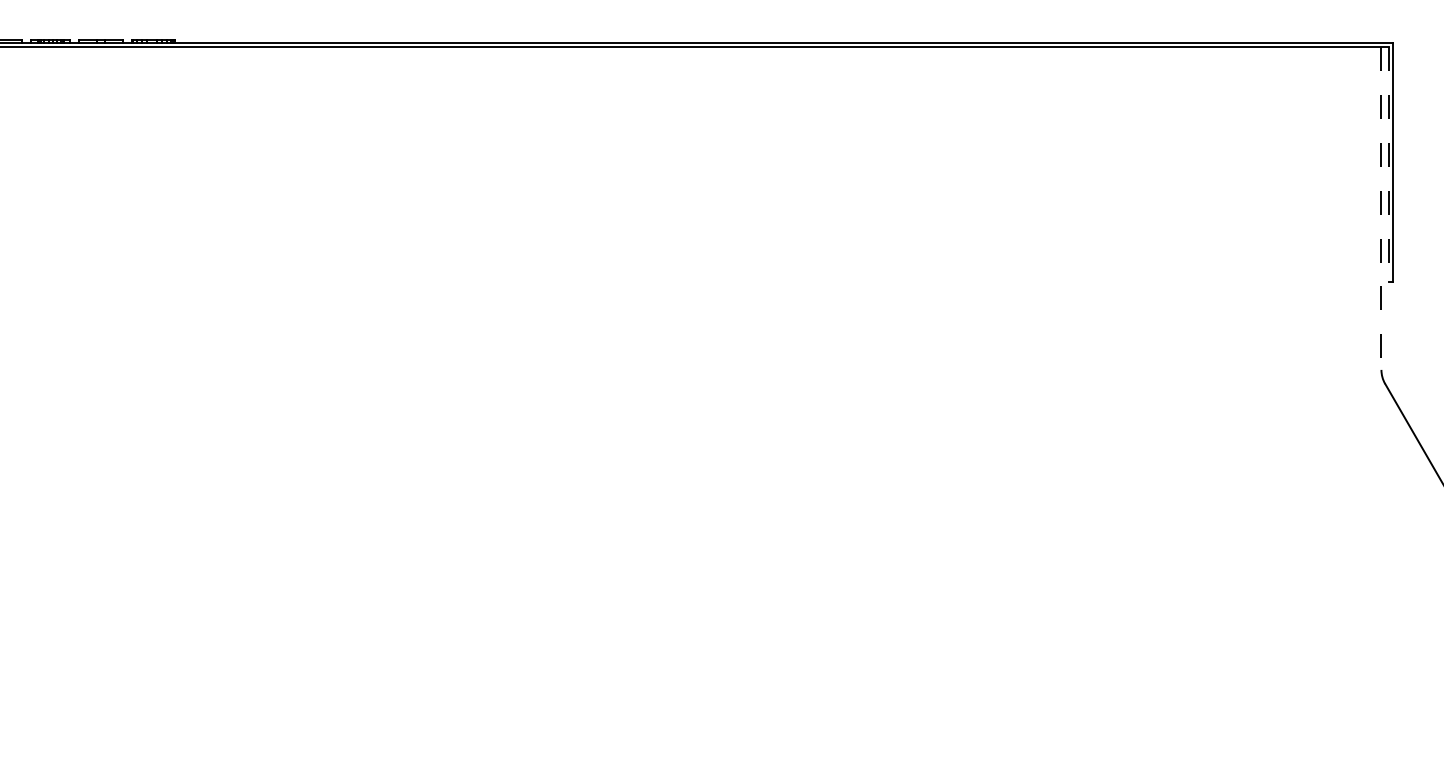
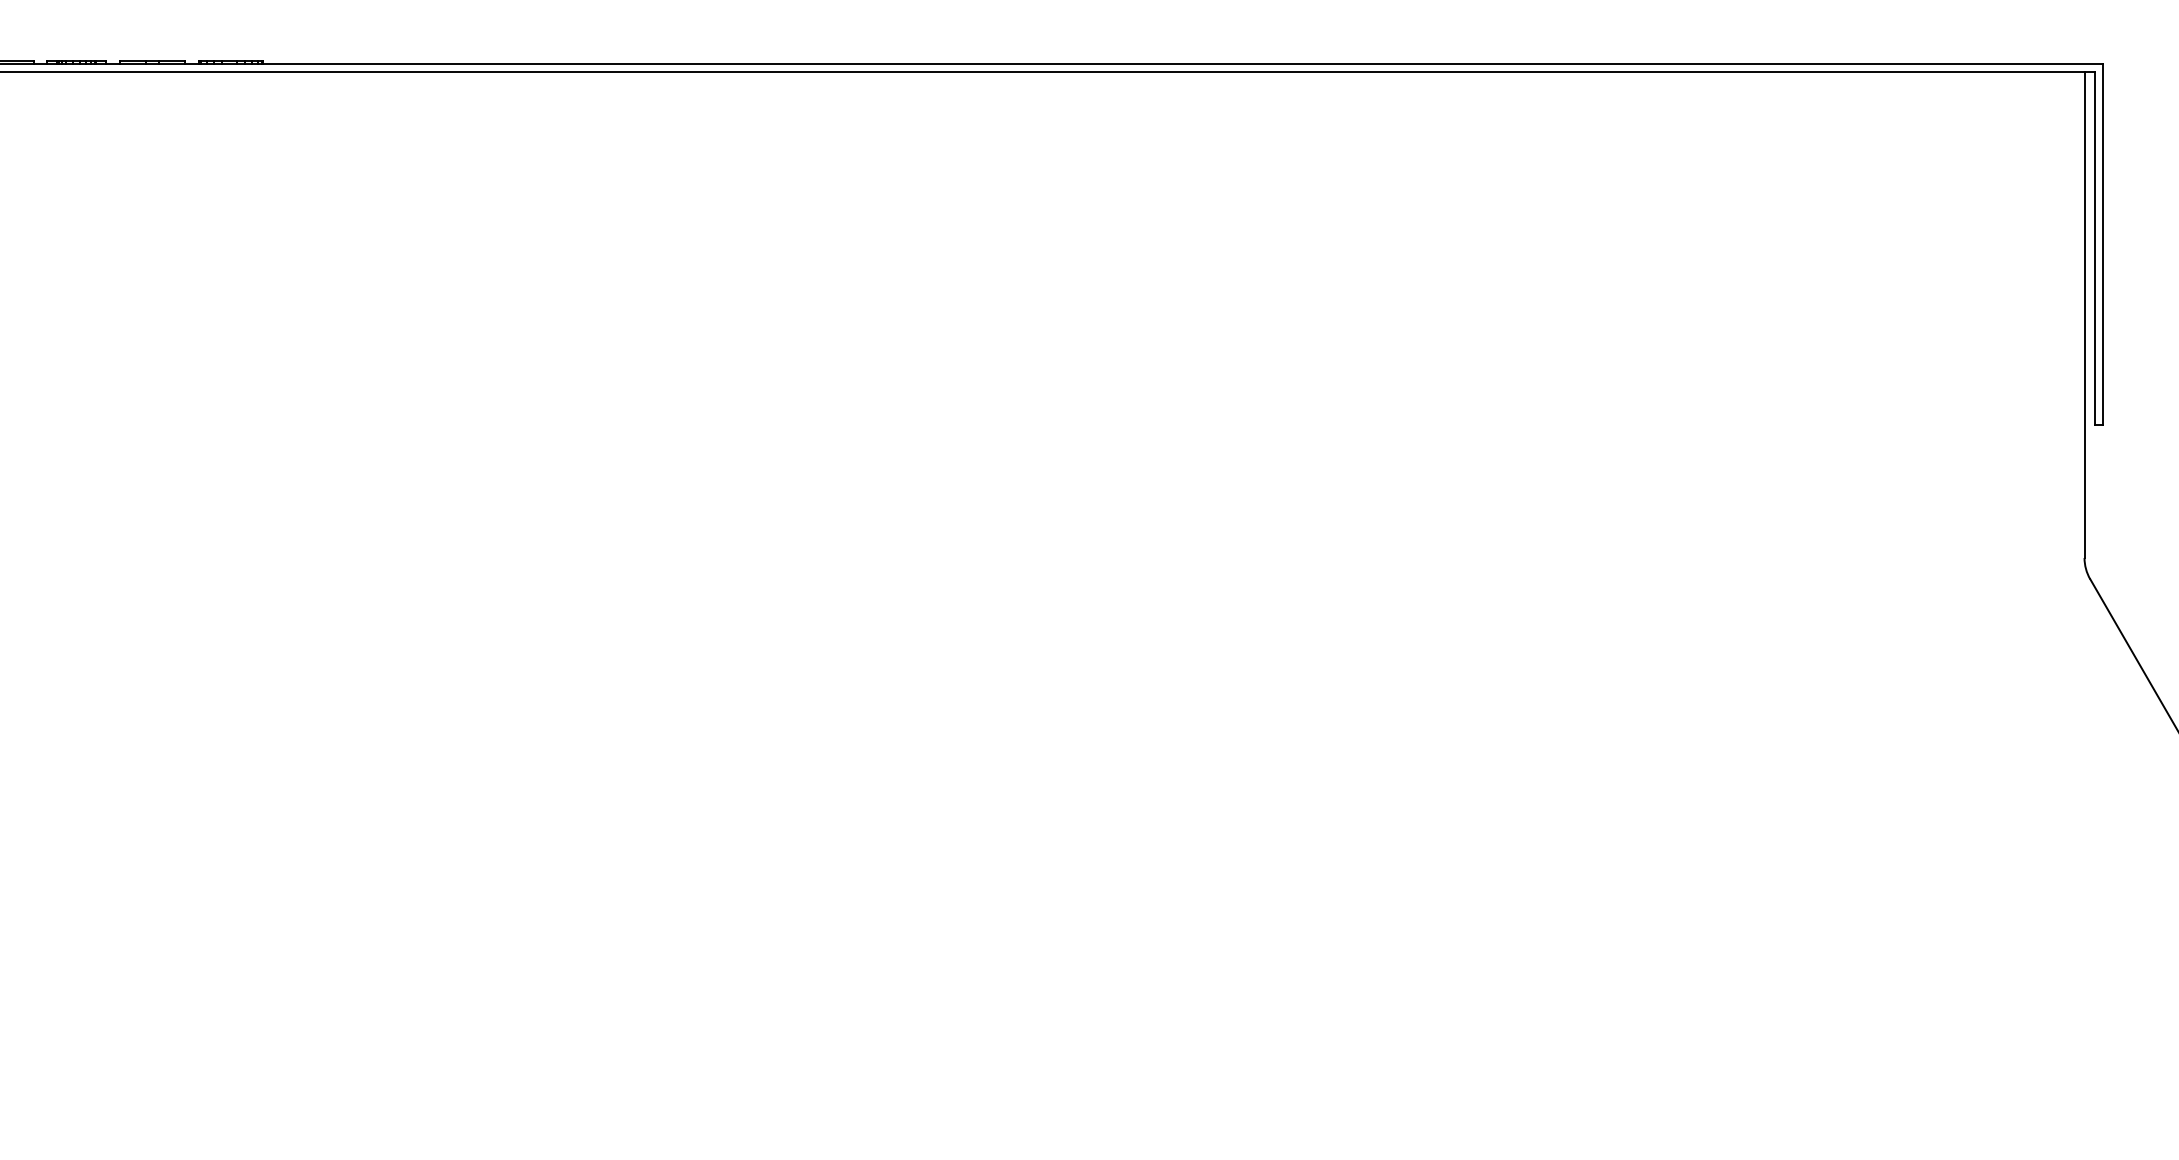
line: (1388, 165) -> (2095, 249), dashed -> solid
line: (1381, 209) -> (2084, 315), dashed -> solid

